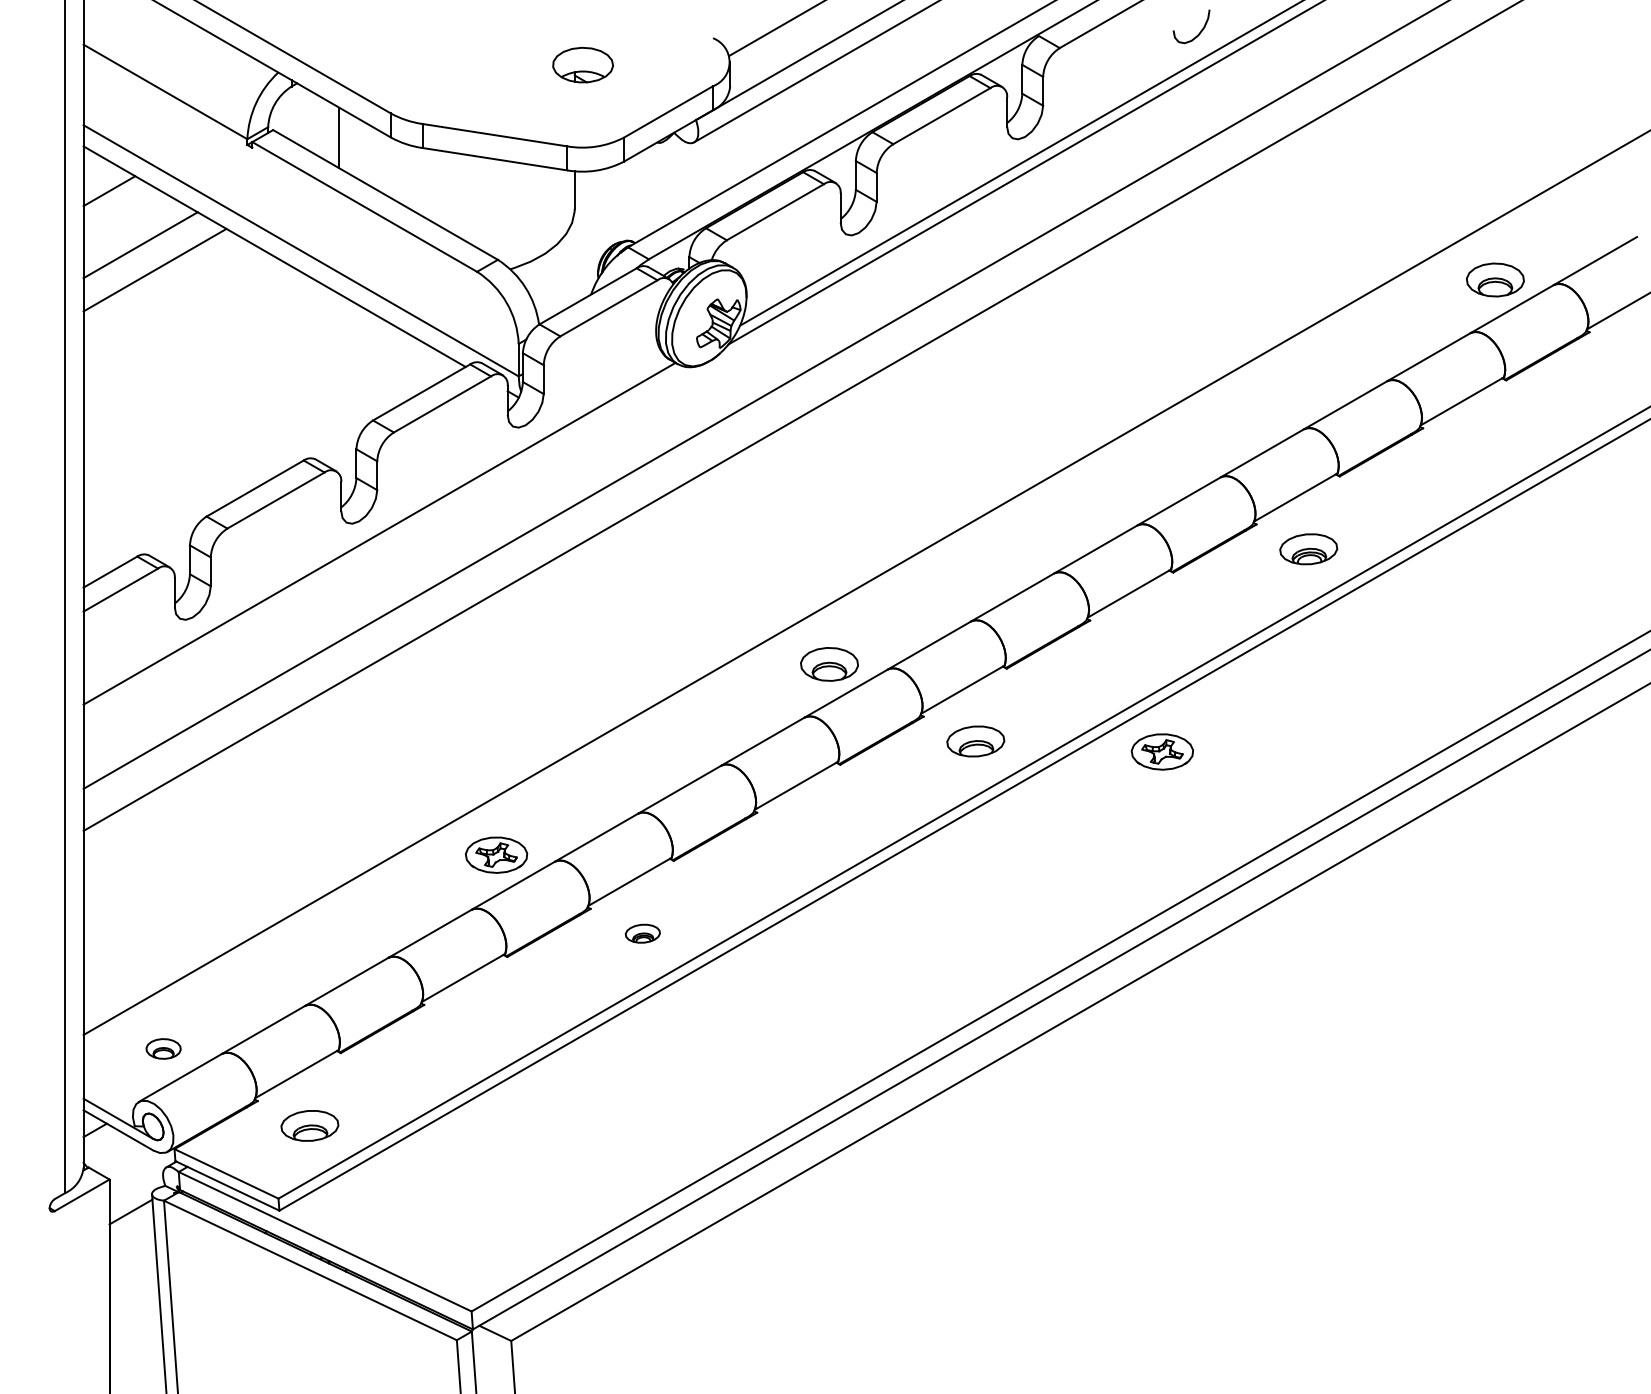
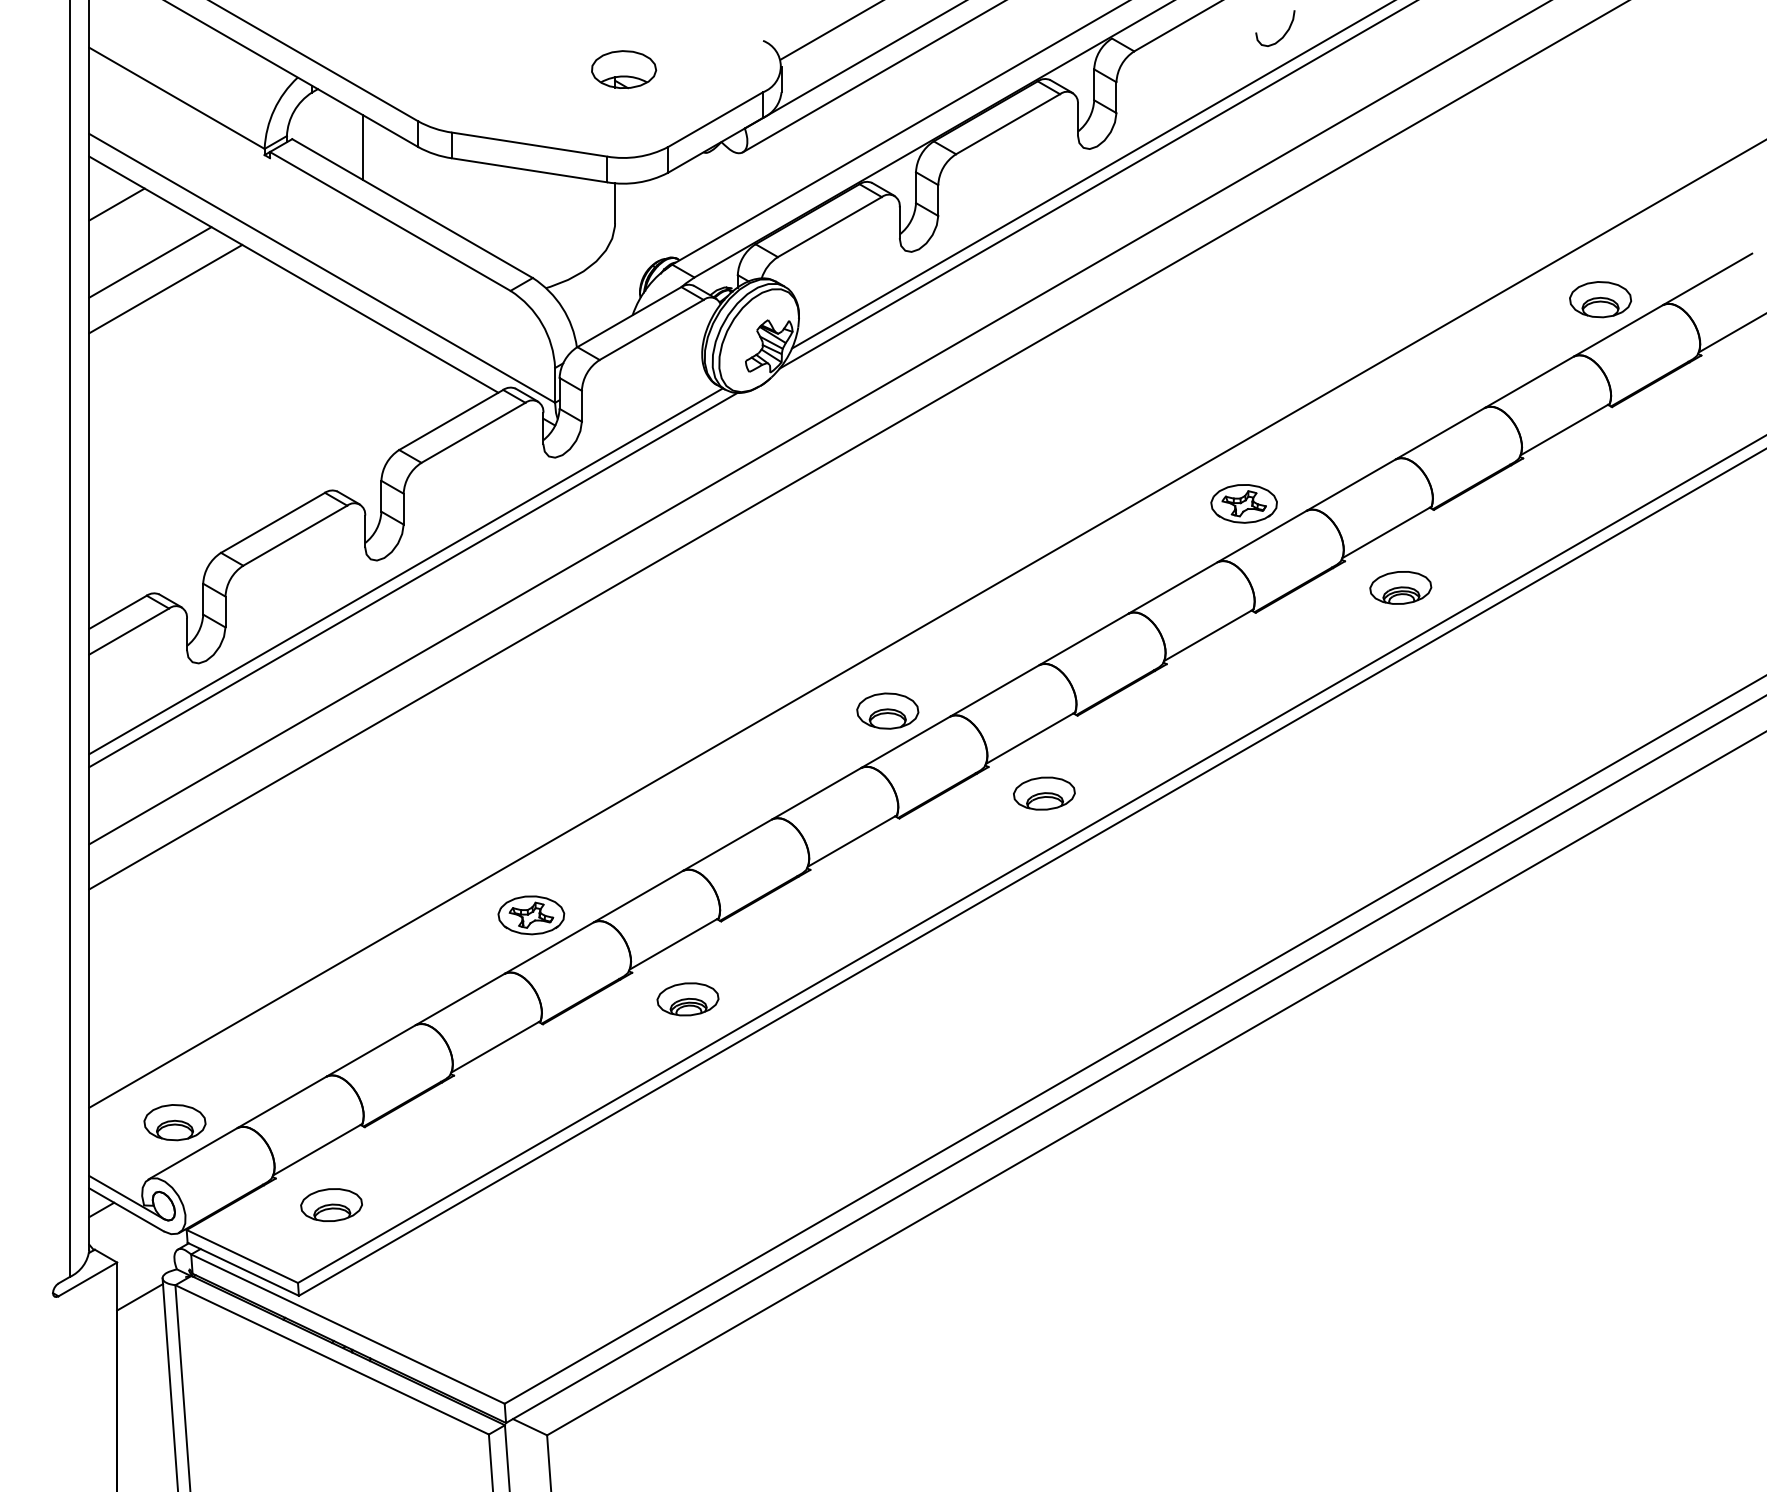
line: (386, 541) -> (413, 579), added
part: (1161, 751) -> (1243, 503), moved
part: (642, 933) -> (687, 999), size x1.67
part: (163, 1048) -> (174, 1122), size x1.67

